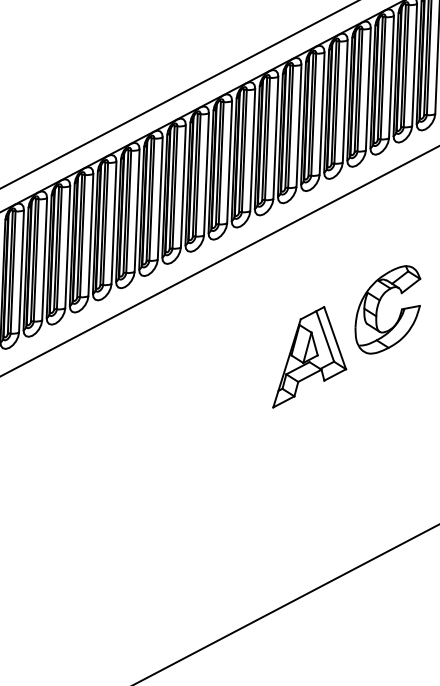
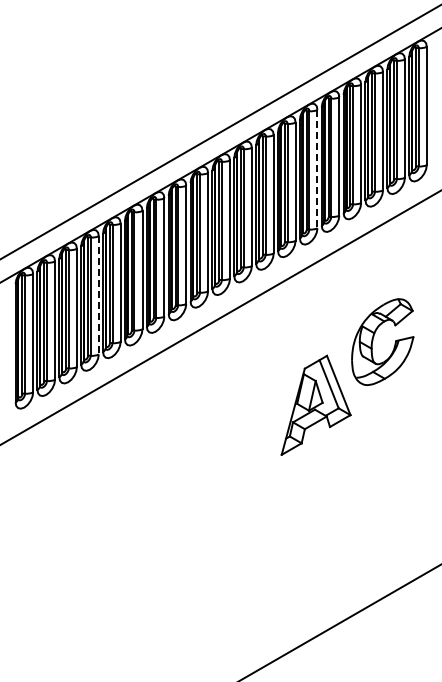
line: (322, 114) -> (317, 169), solid -> dashed
line: (90, 235) -> (98, 295), solid -> dashed
part: (378, 308) -> (373, 341), moved

